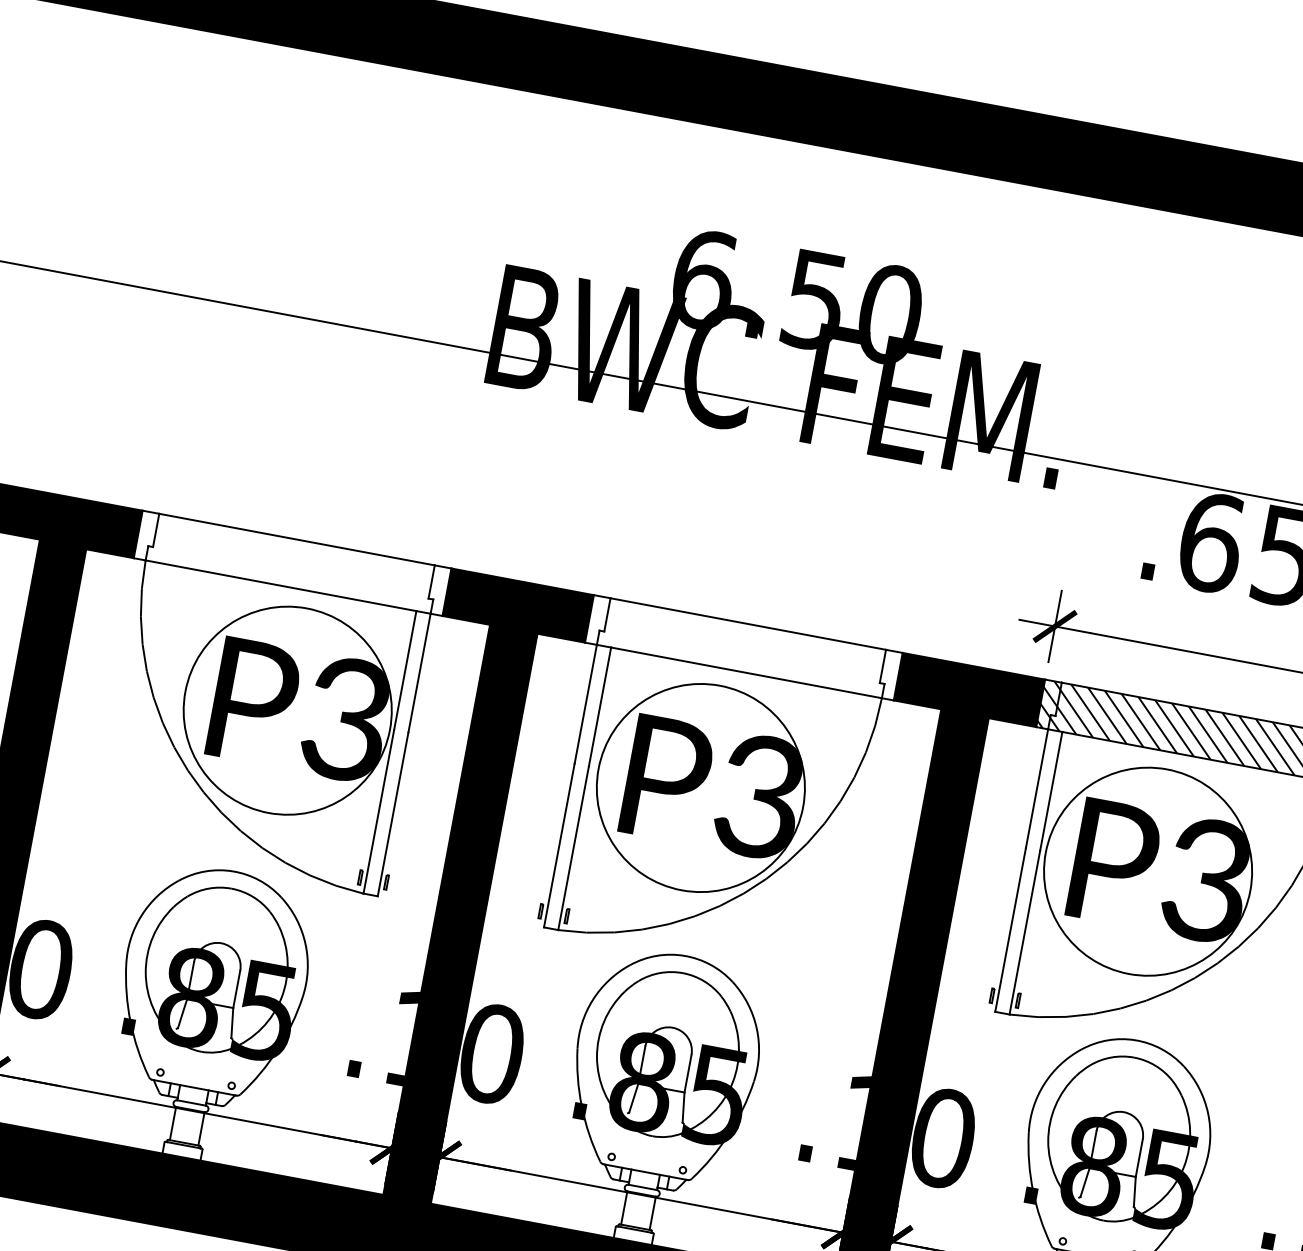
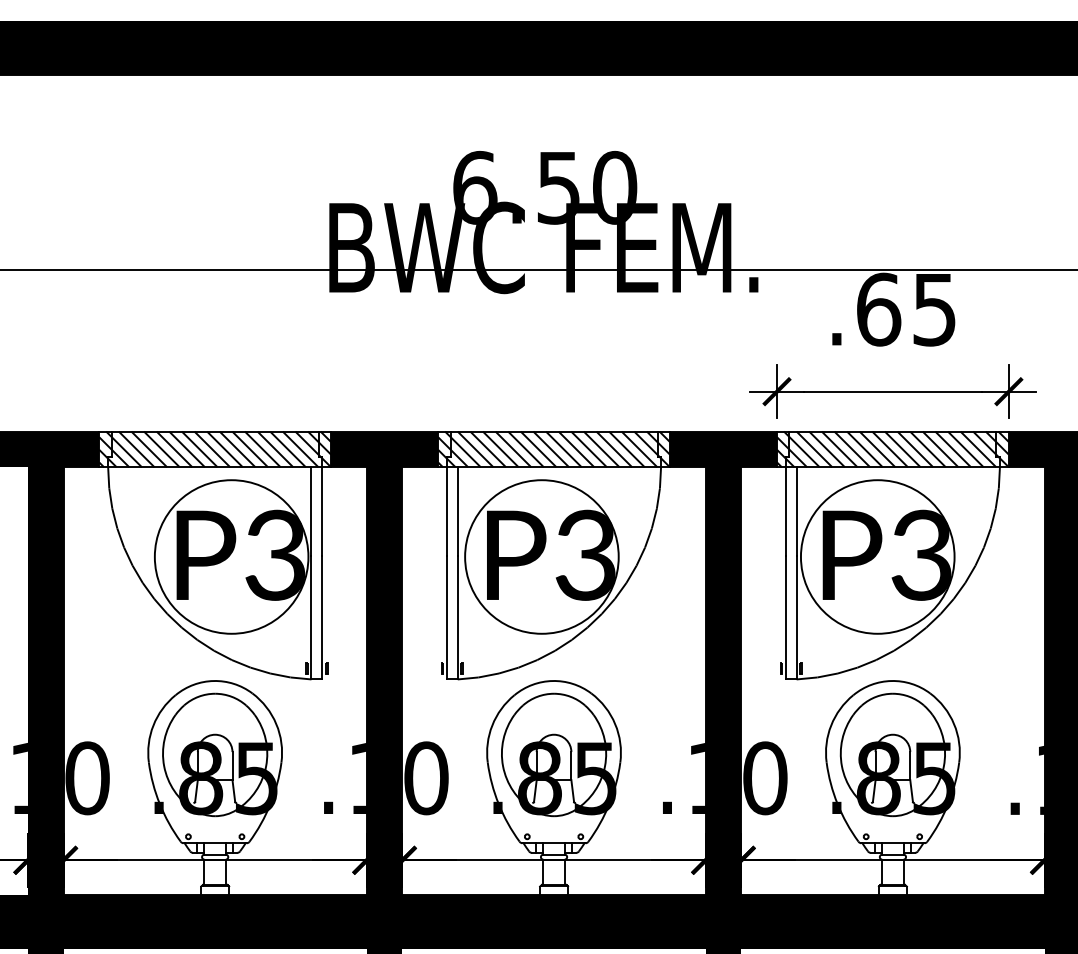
hatch: (293, 563) -> (215, 449), added
hatch: (743, 647) -> (553, 449), added

